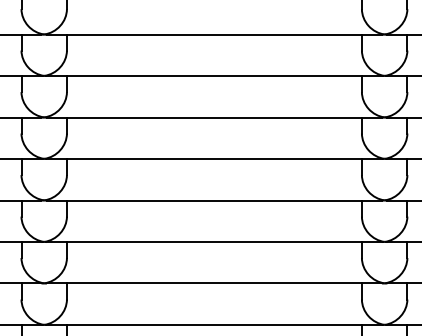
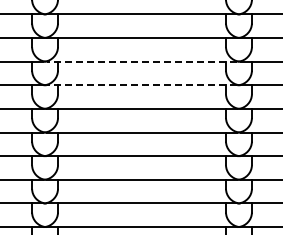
line: (213, 117) -> (141, 61), solid -> dashed
line: (213, 159) -> (141, 85), solid -> dashed

